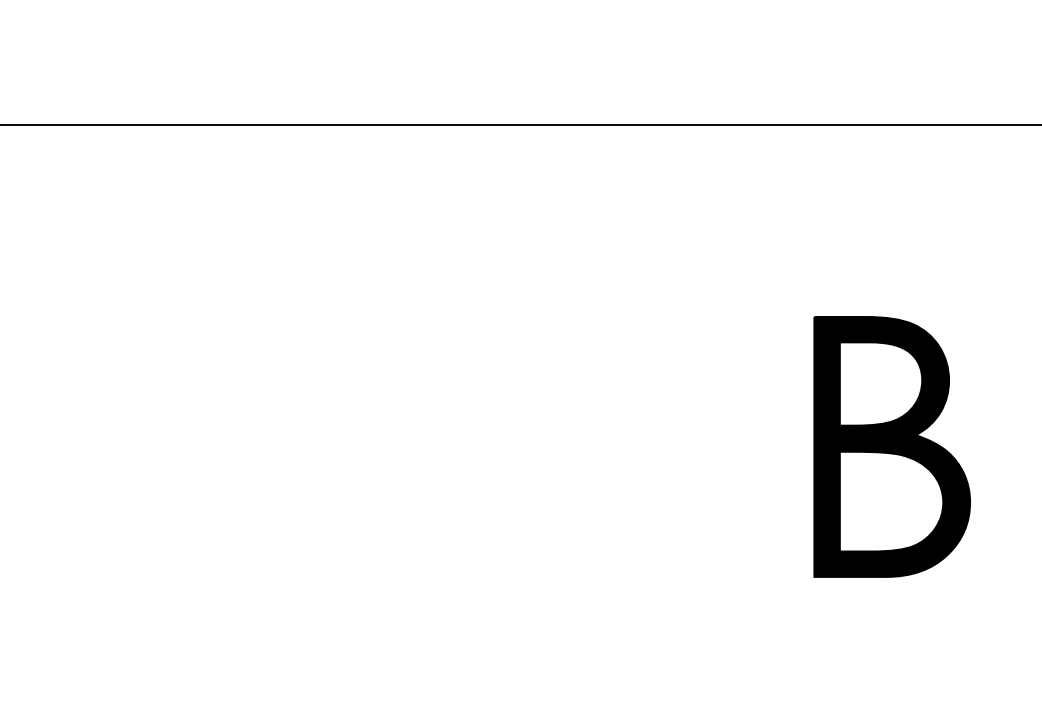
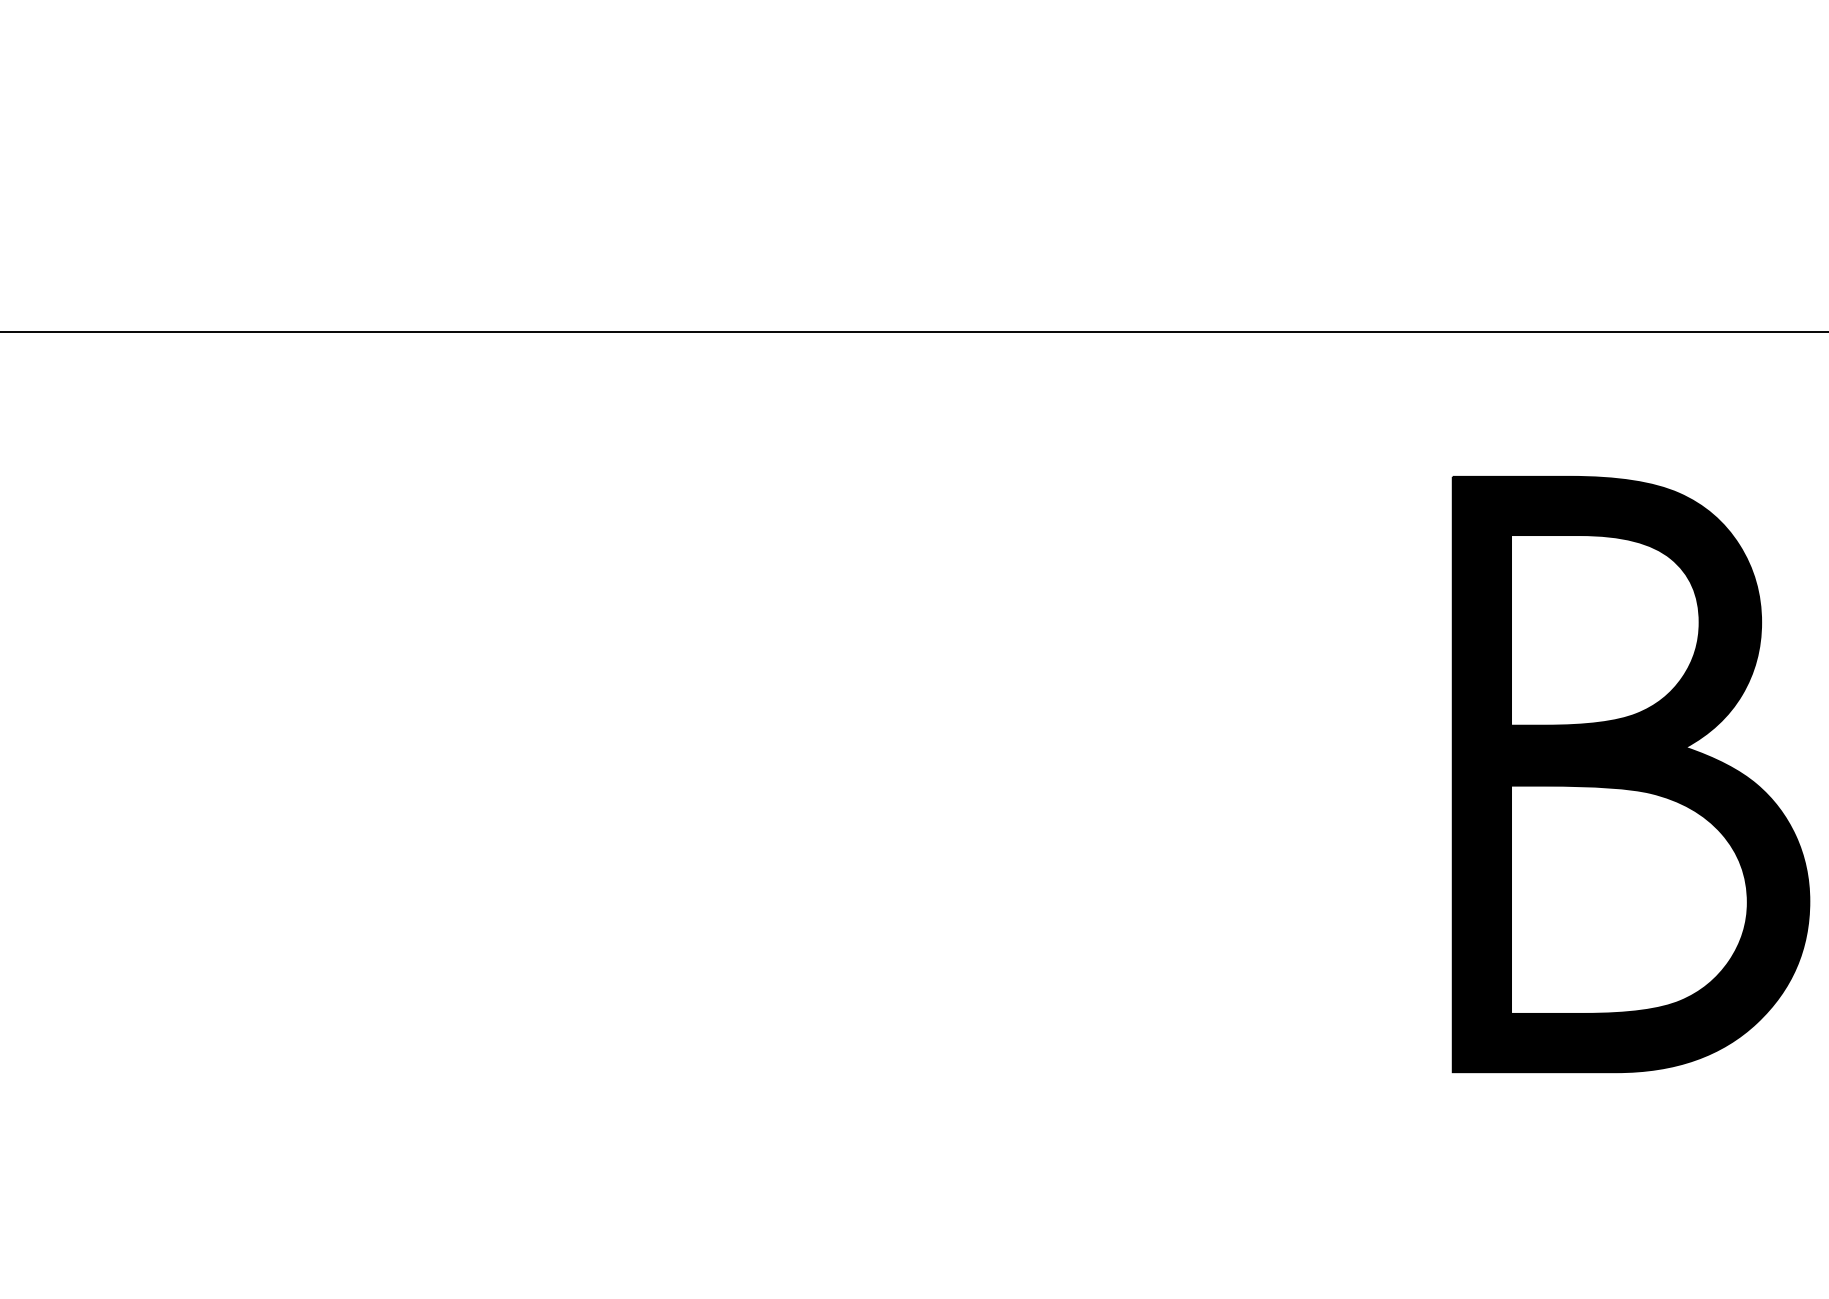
part: (891, 446) -> (1630, 774), size x1.67

